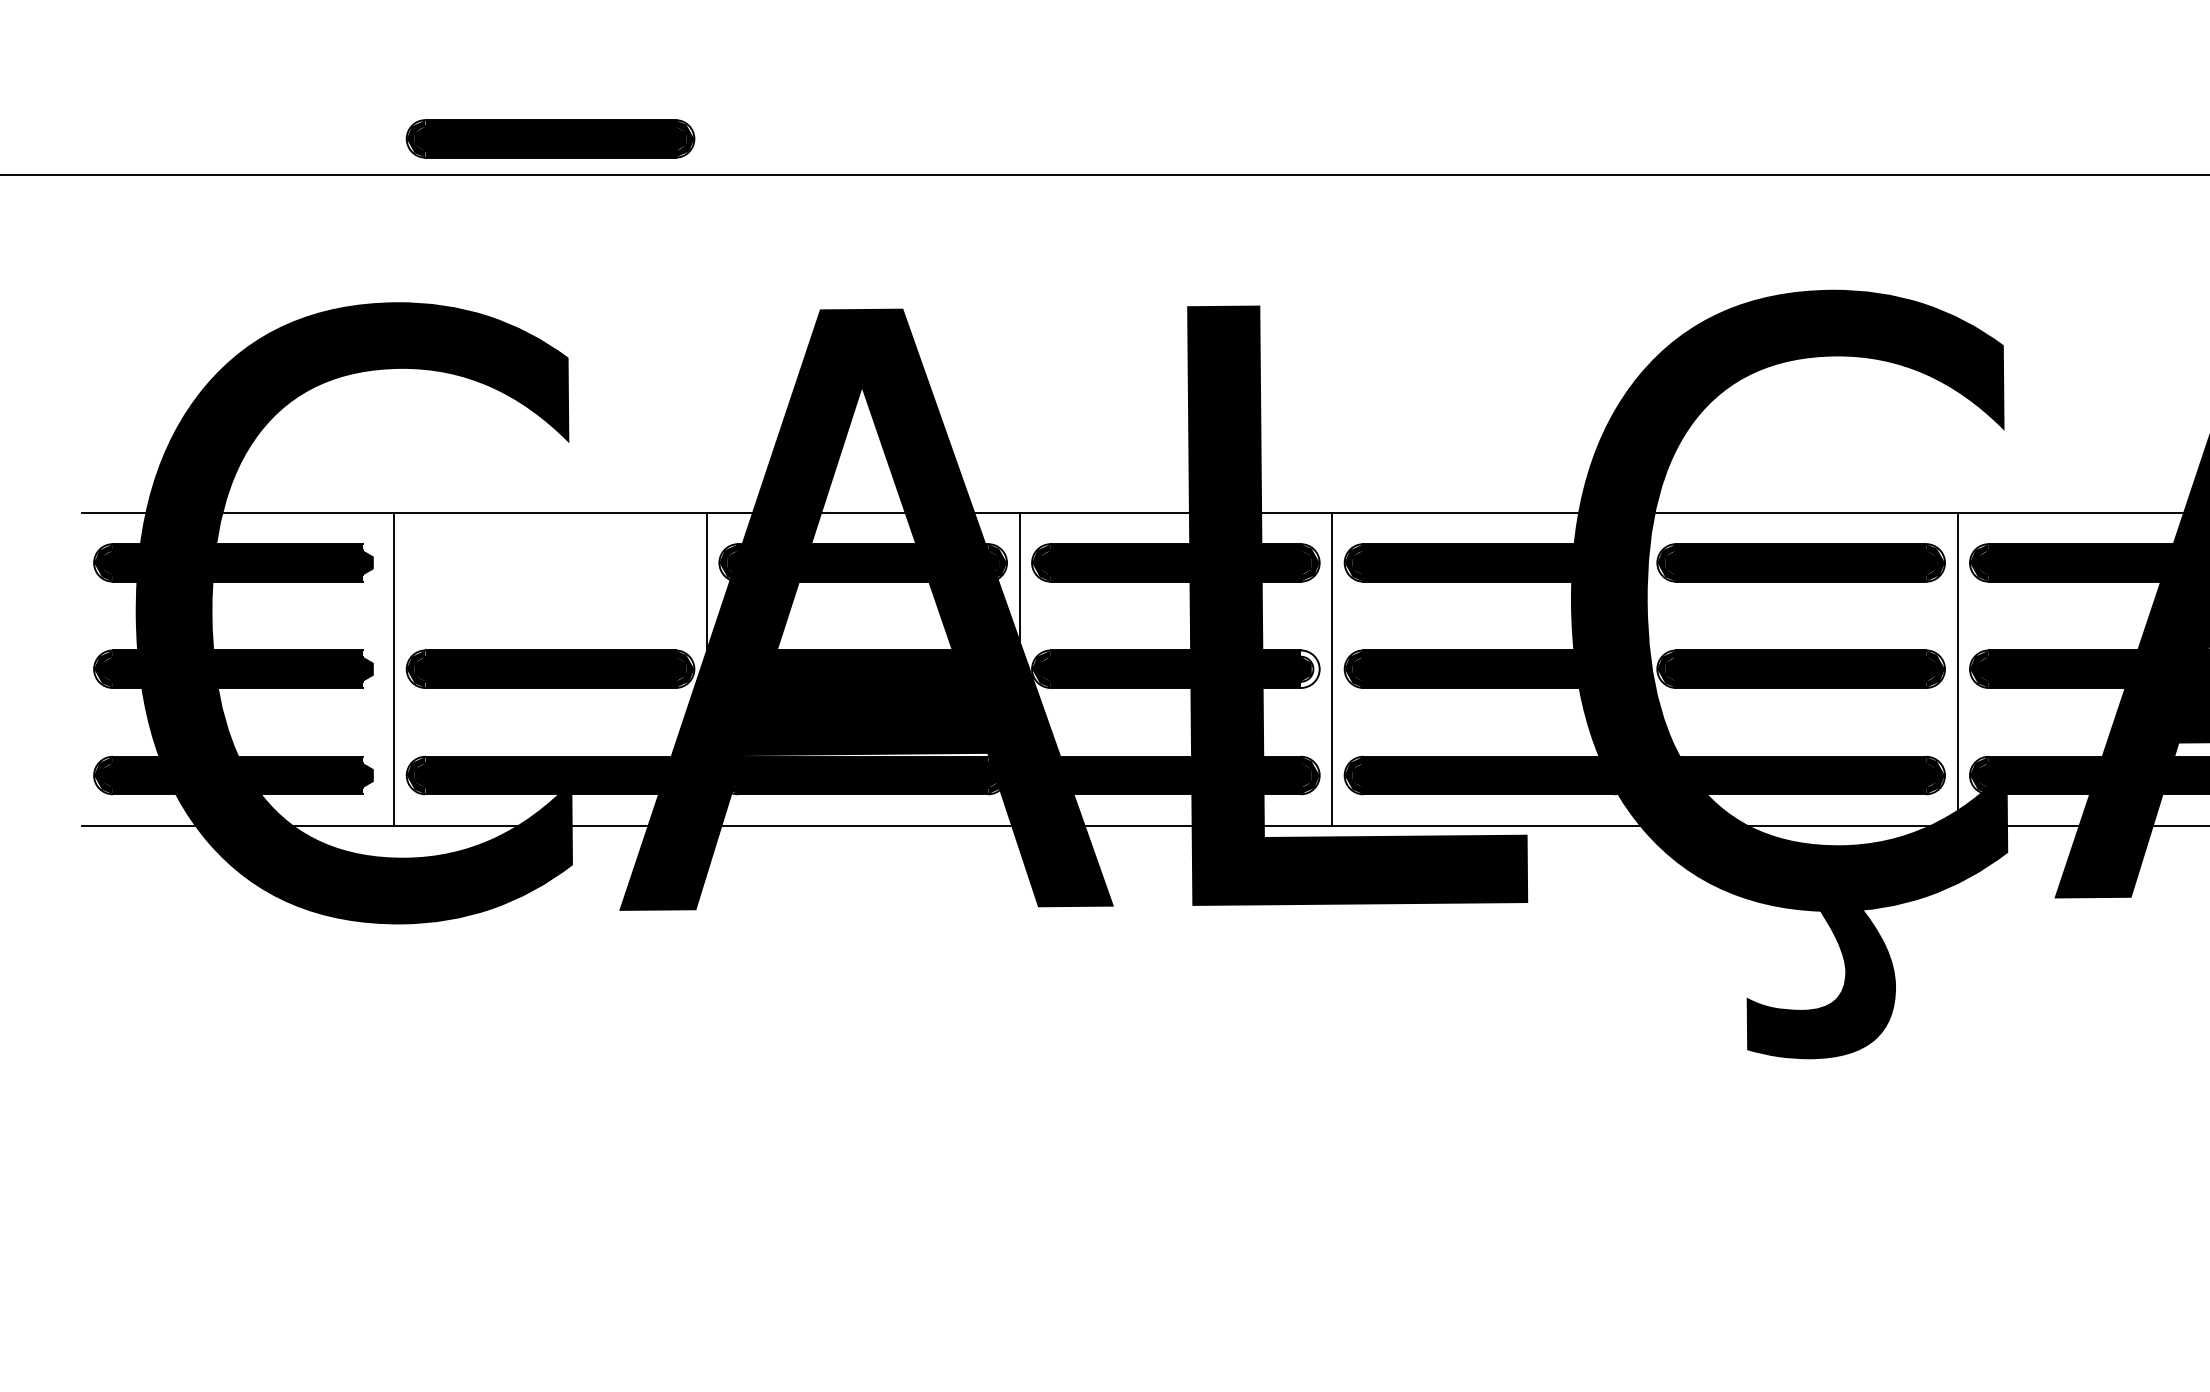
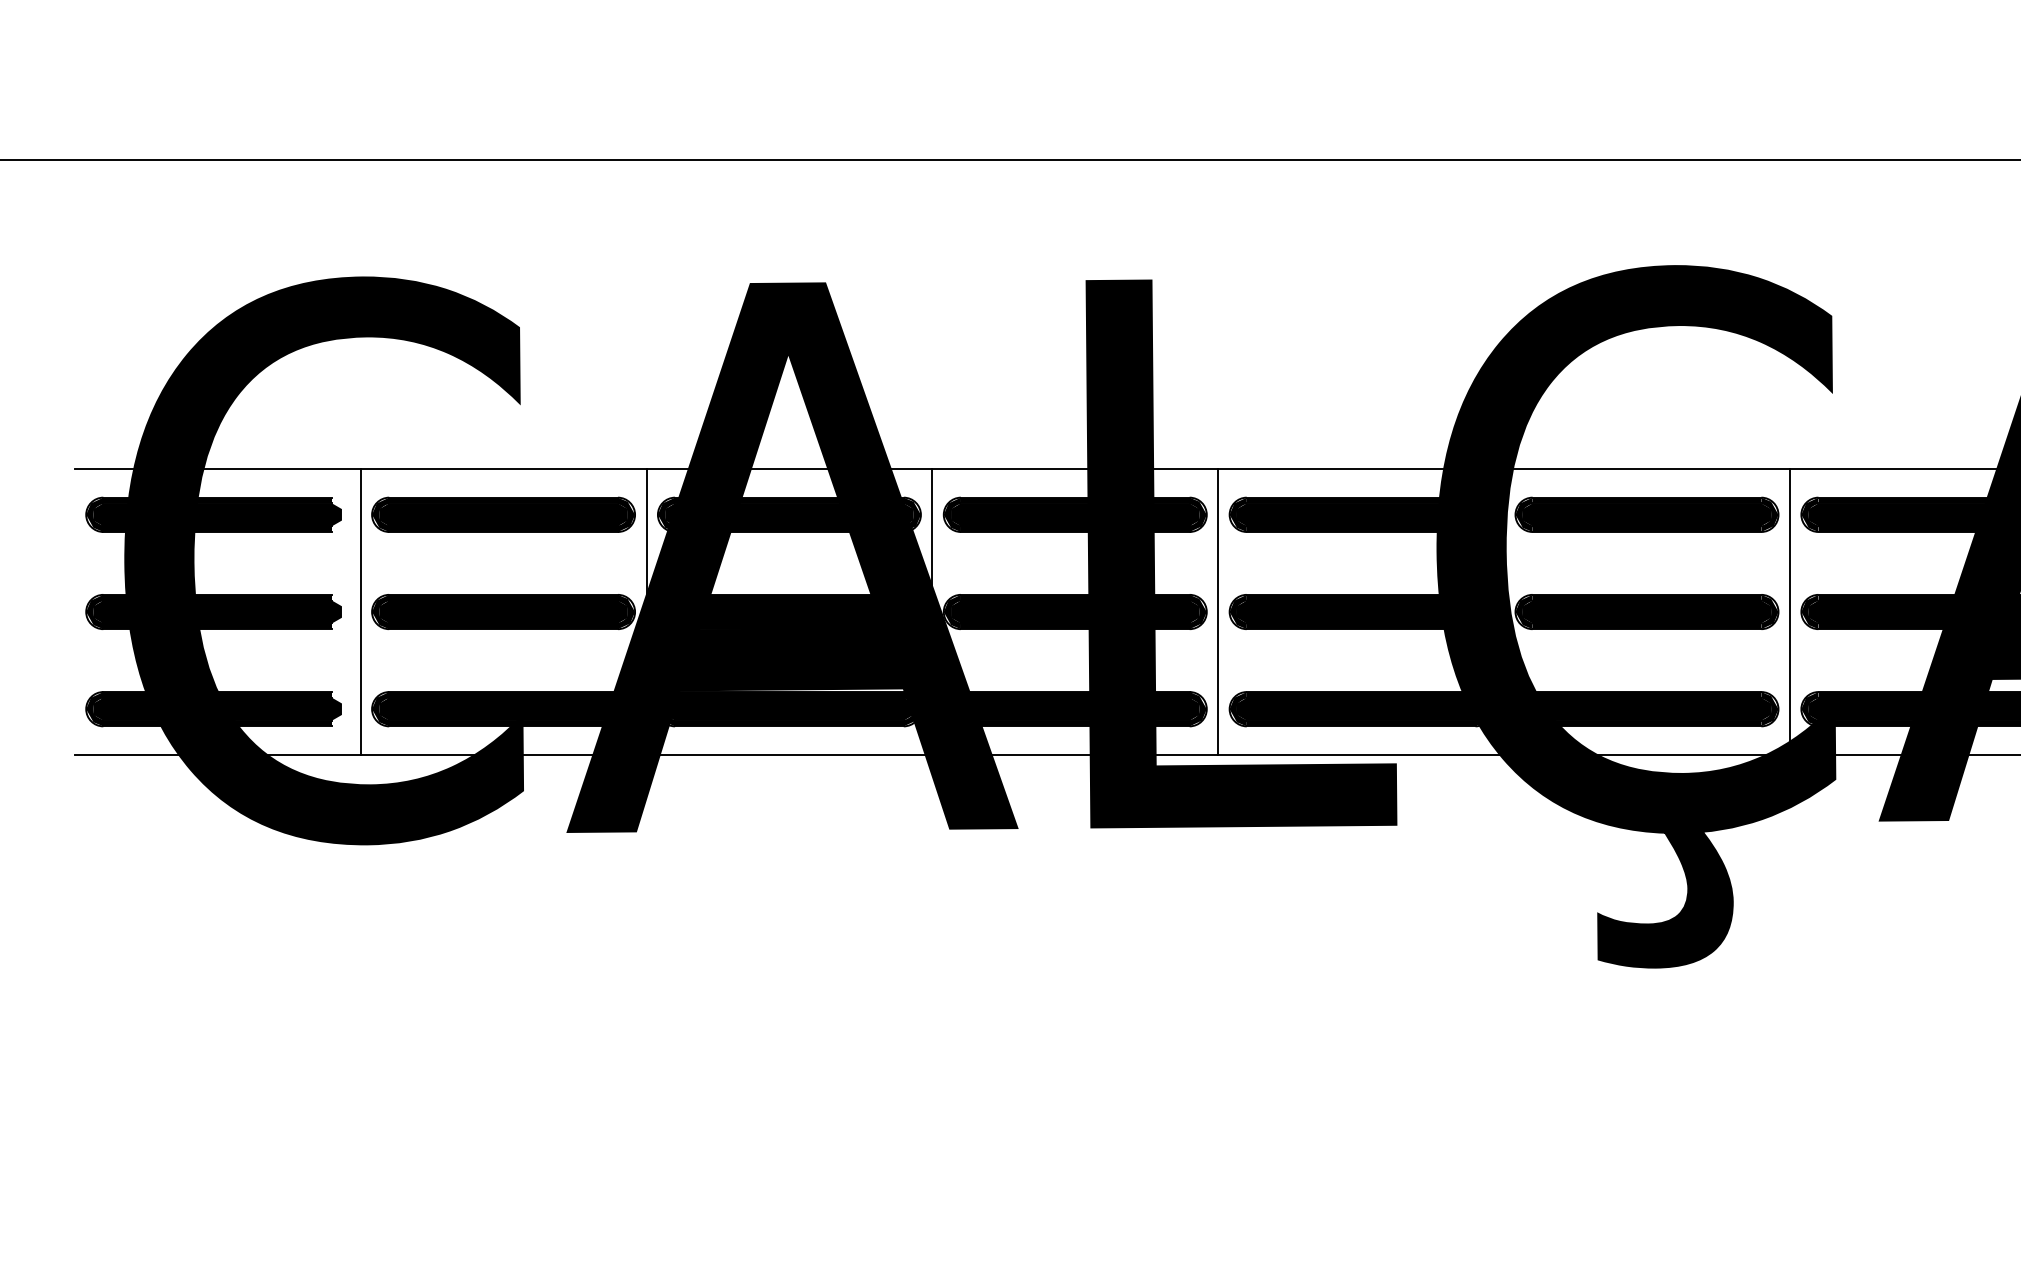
part: (550, 138) -> (503, 514), moved
fill: (1309, 668) -> (1197, 611), added

